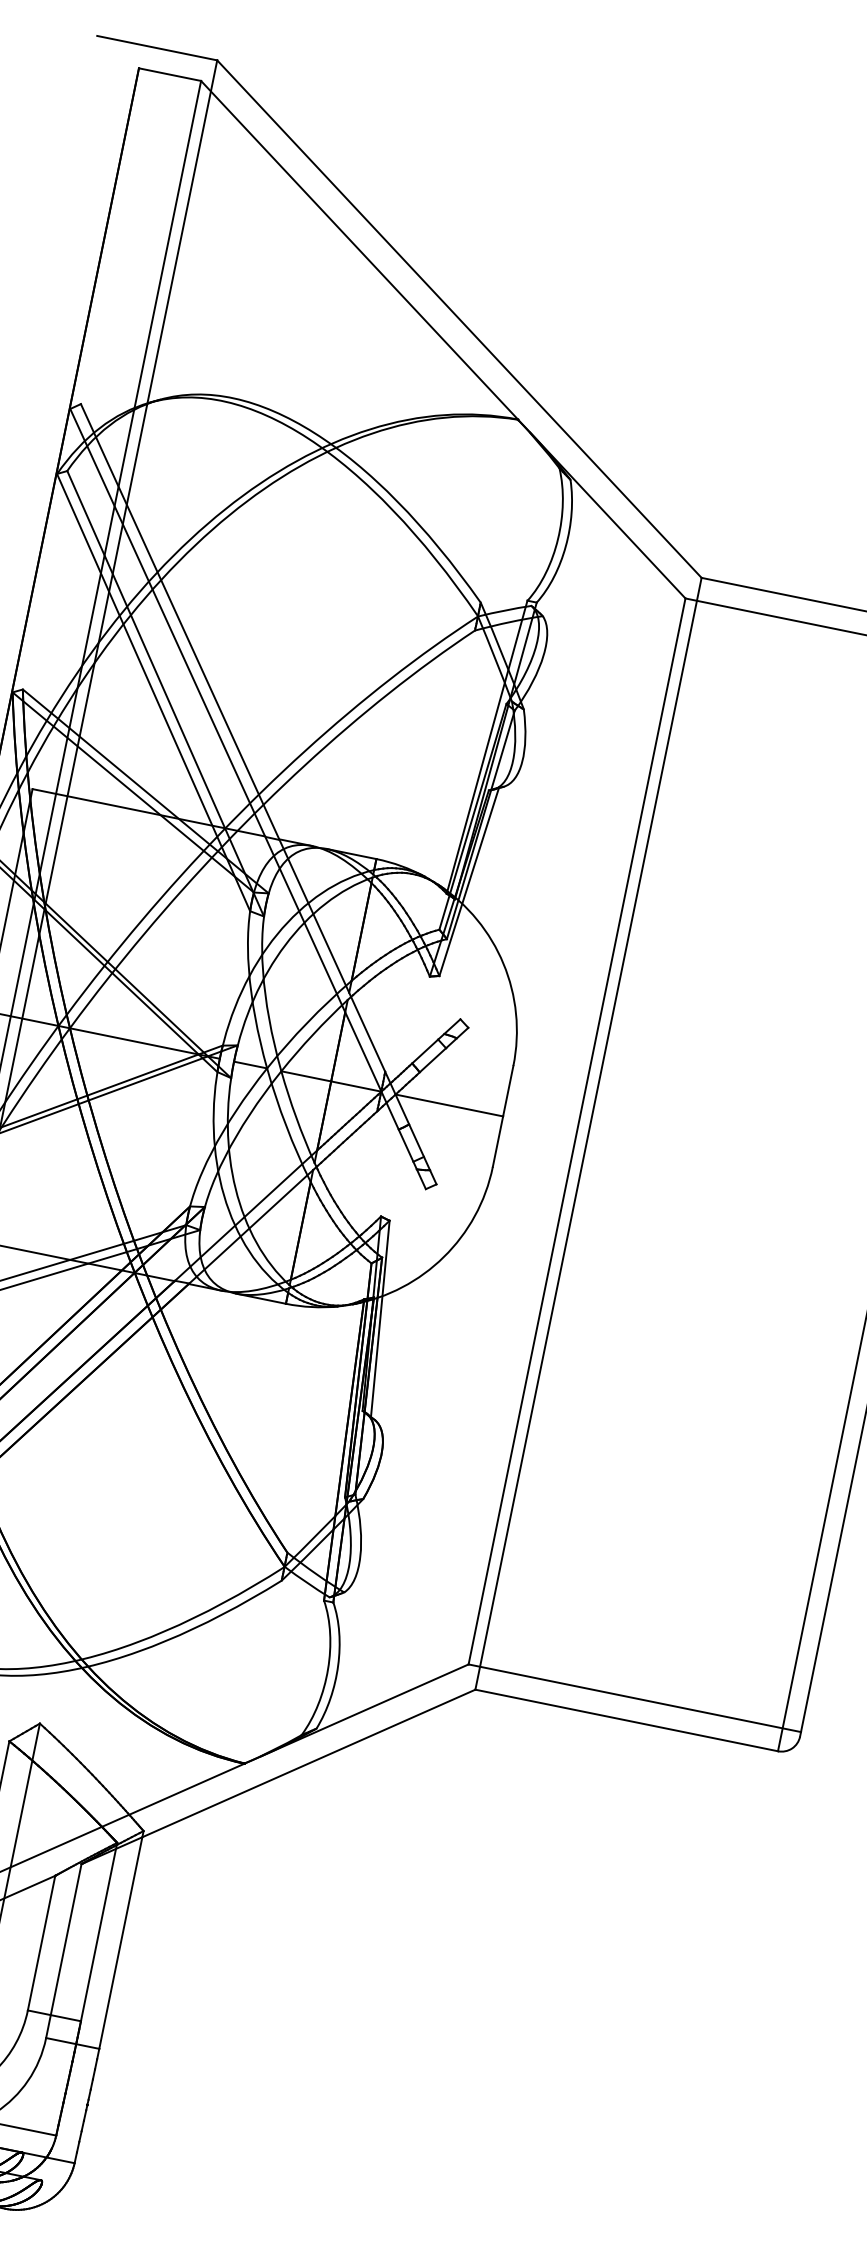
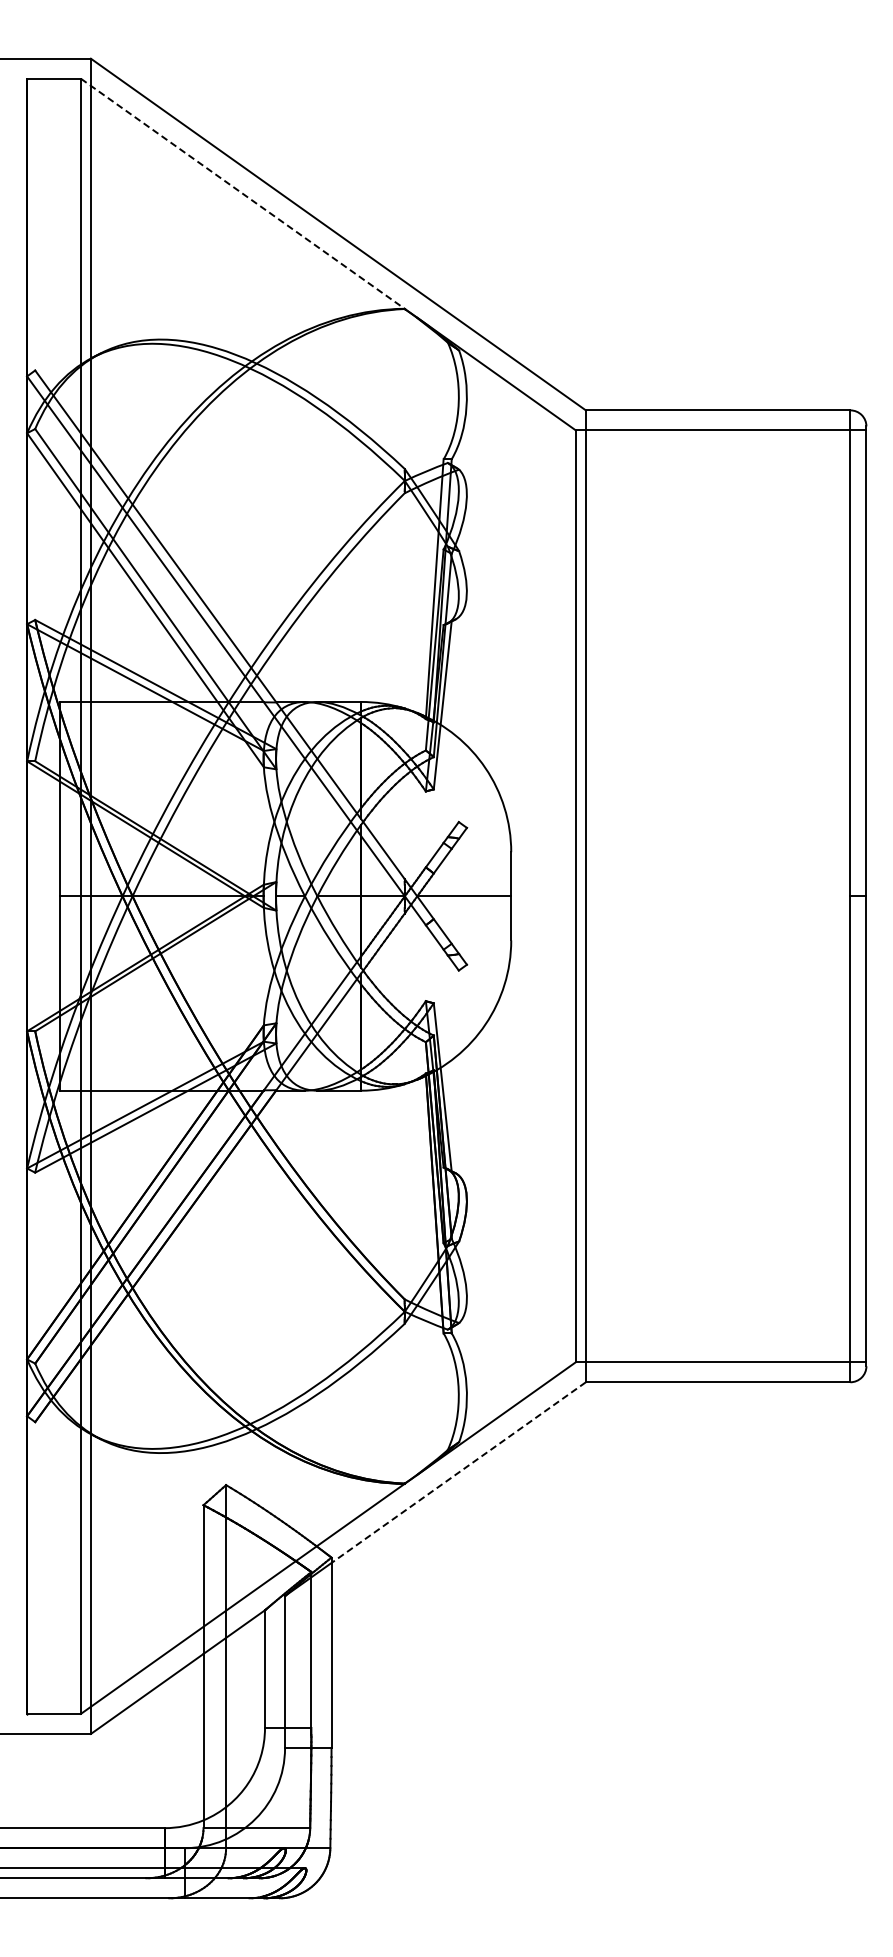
line: (359, 249) -> (242, 193), solid -> dashed
line: (308, 1763) -> (458, 1472), solid -> dashed

